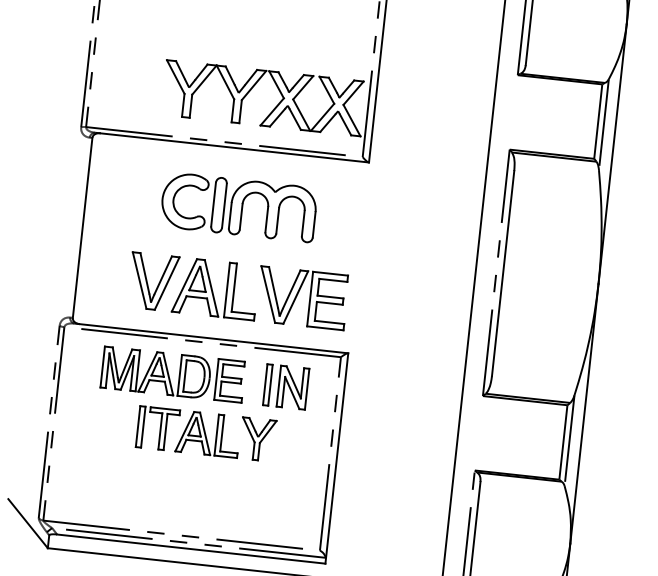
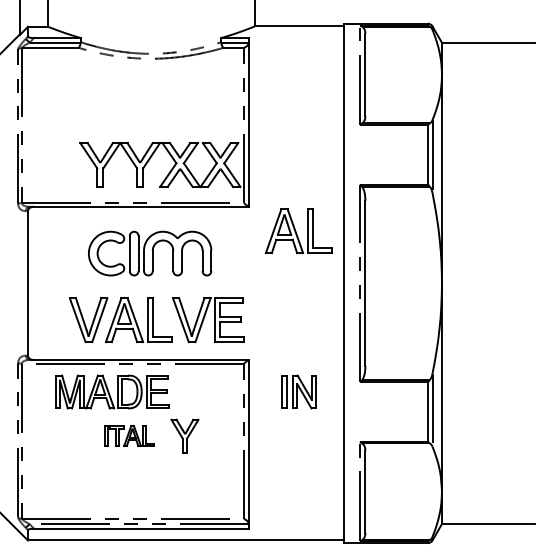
part: (426, 199) -> (298, 231), added
part: (285, 386) -> (298, 391), moved
part: (188, 431) -> (129, 435), size x0.6

